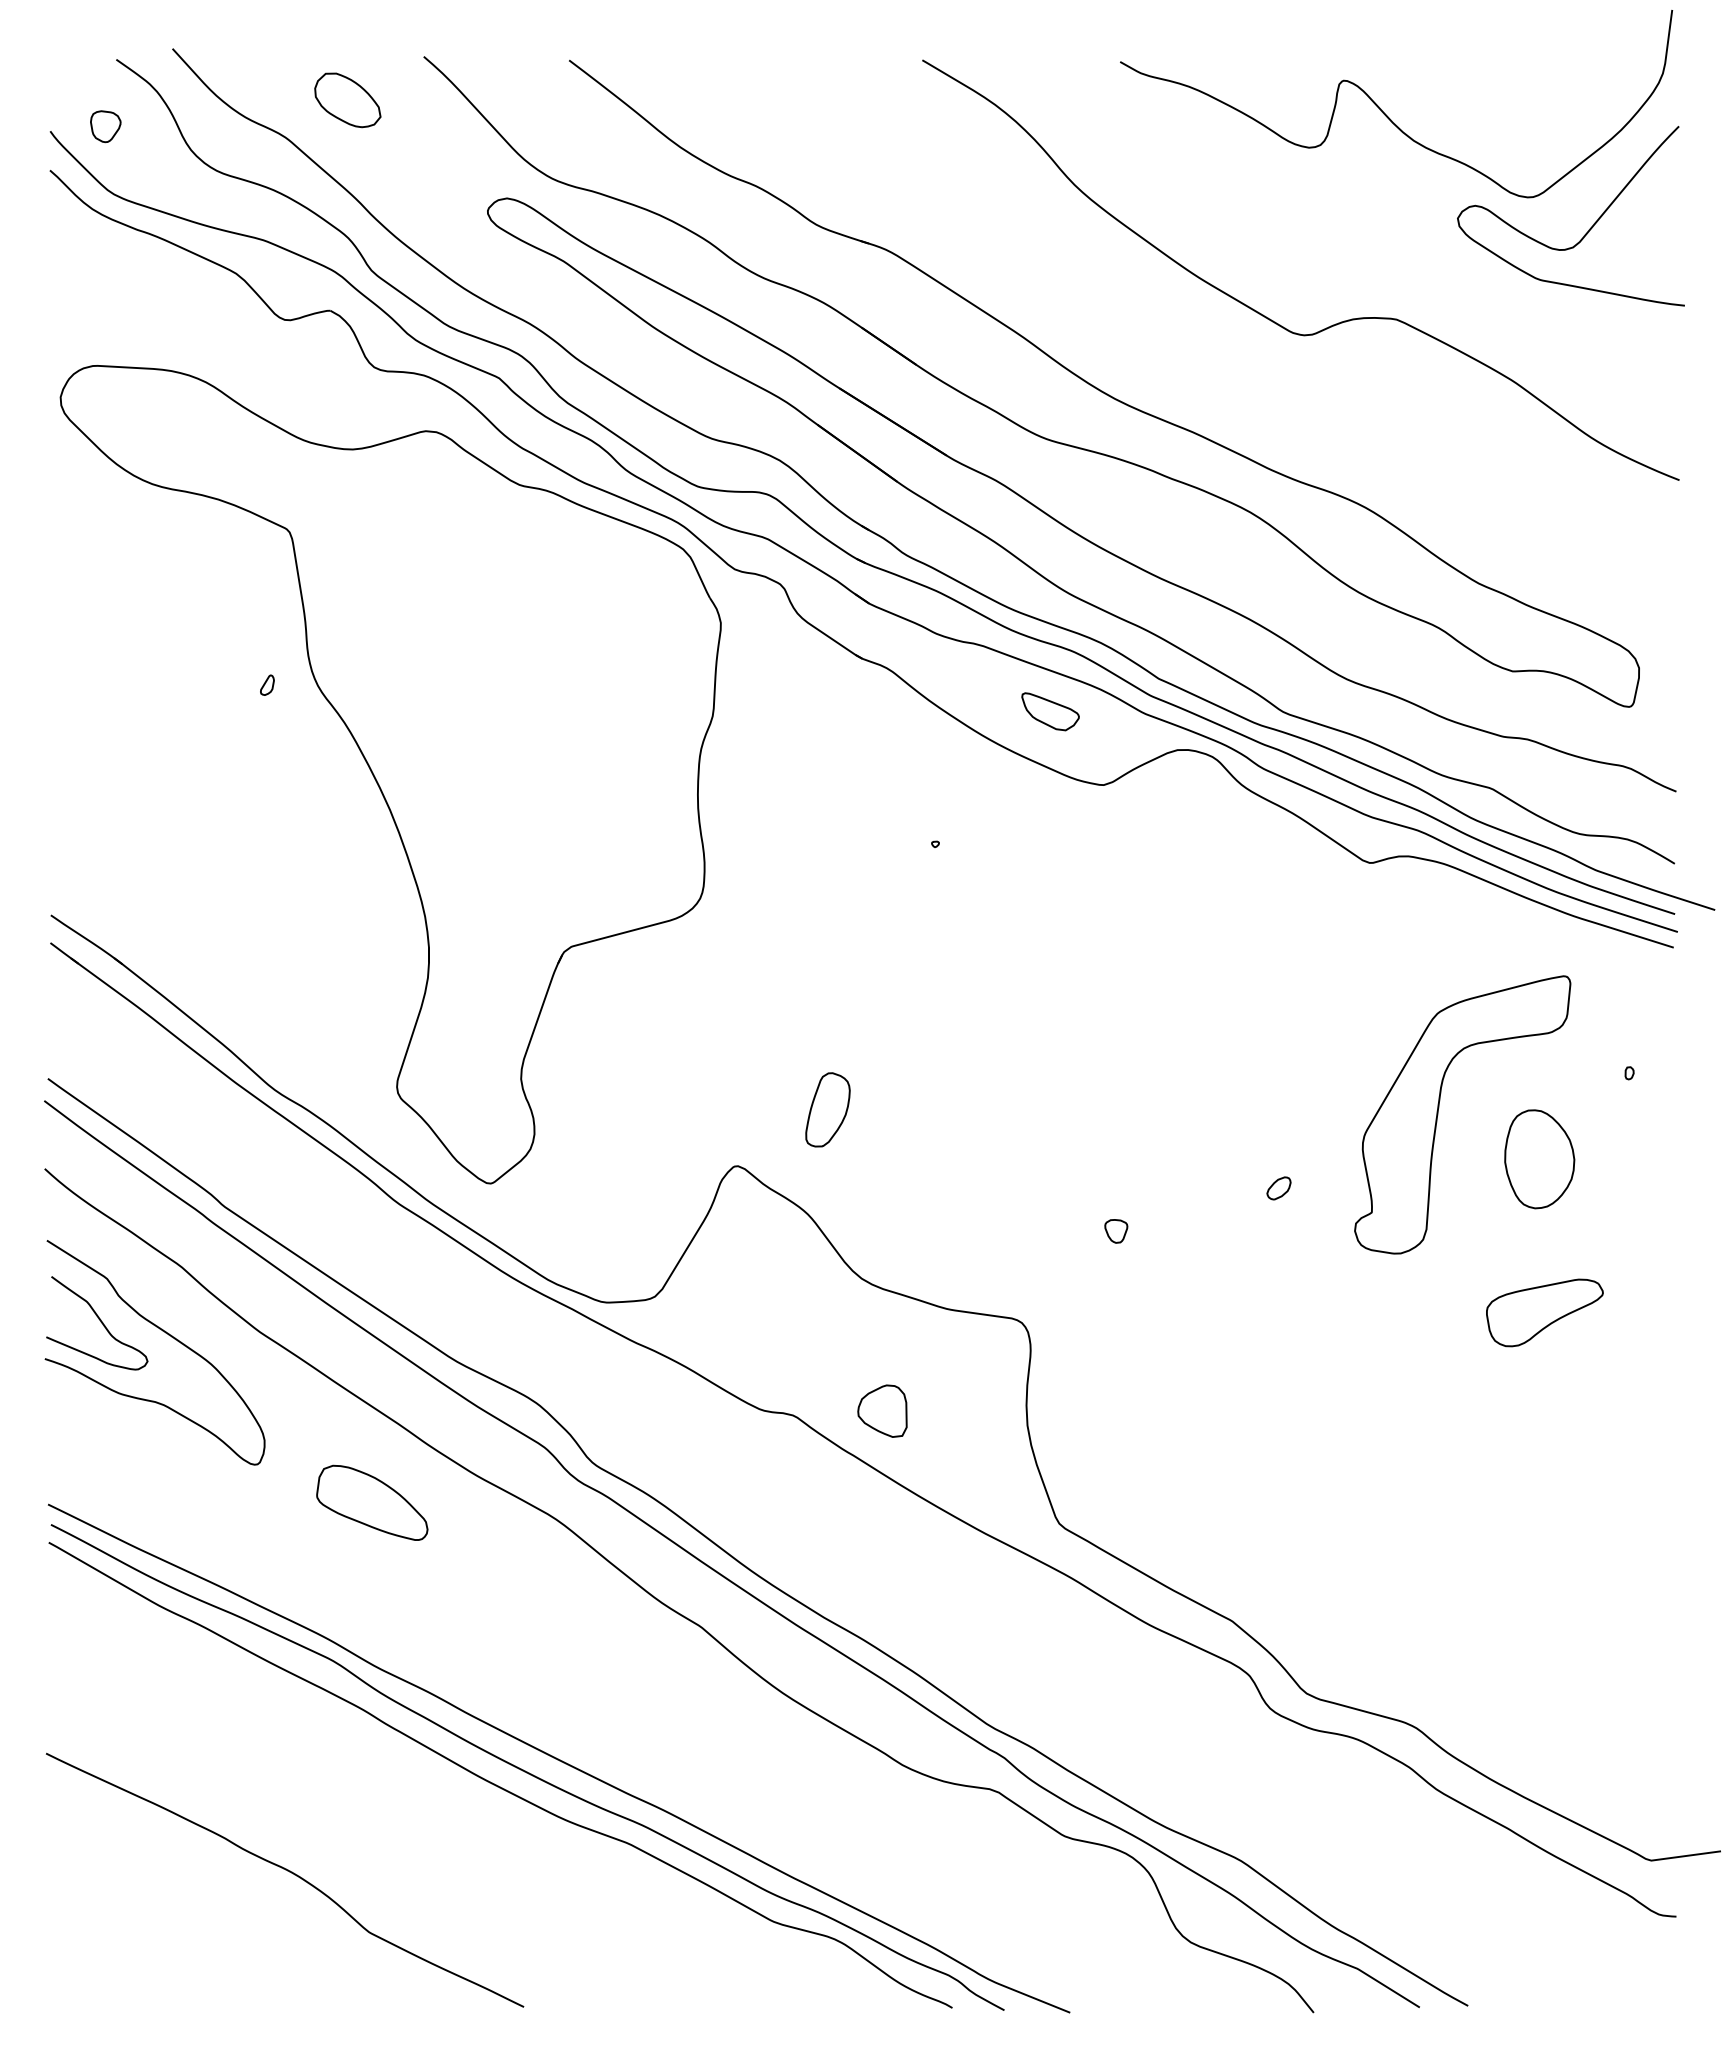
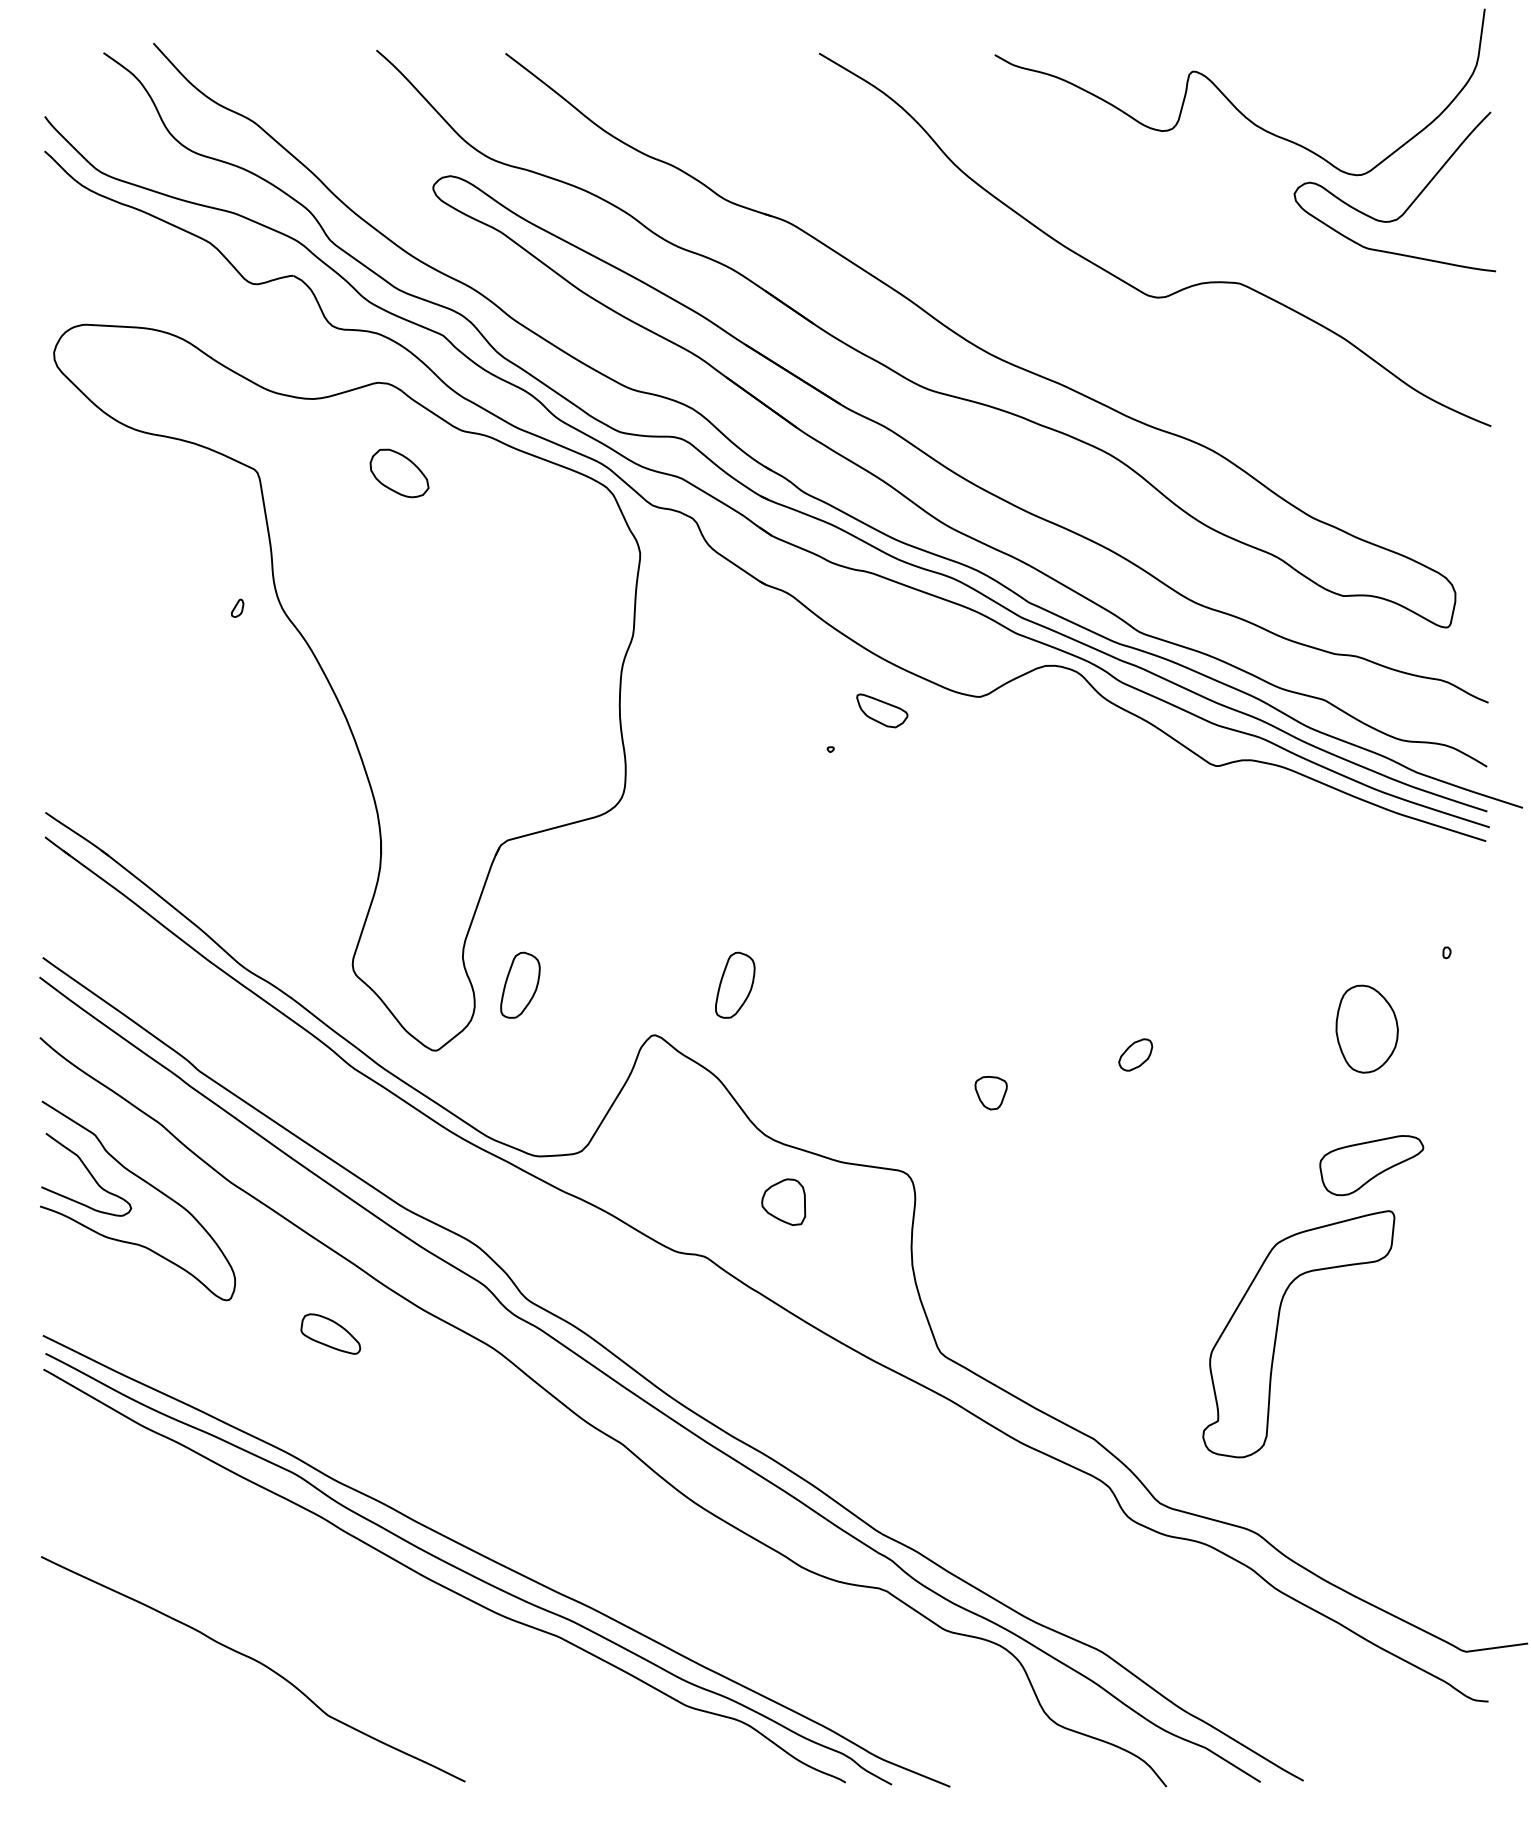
part: (347, 100) -> (399, 473), moved
part: (105, 126) -> (93, 112), removed
part: (1050, 711) -> (882, 710), moved
part: (1439, 1108) -> (1278, 1328), moved
part: (585, 1109) -> (520, 984), added
part: (1278, 1188) -> (1135, 1055), size x1.6
part: (1116, 1231) -> (991, 1093), size x1.6
part: (882, 1410) -> (783, 1201), moved
part: (372, 1502) -> (330, 1333), size x0.6

